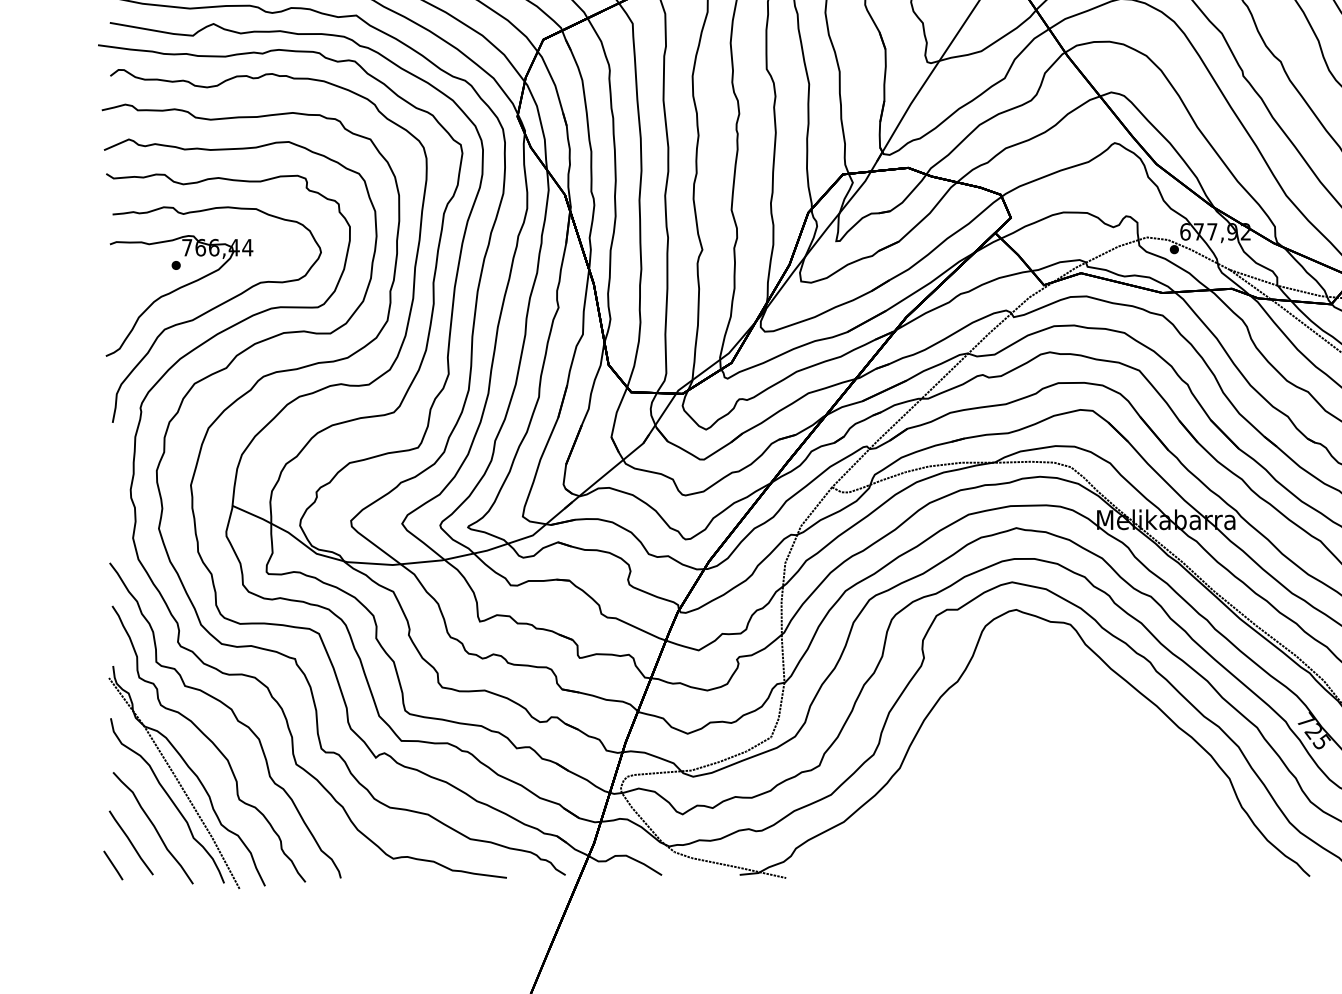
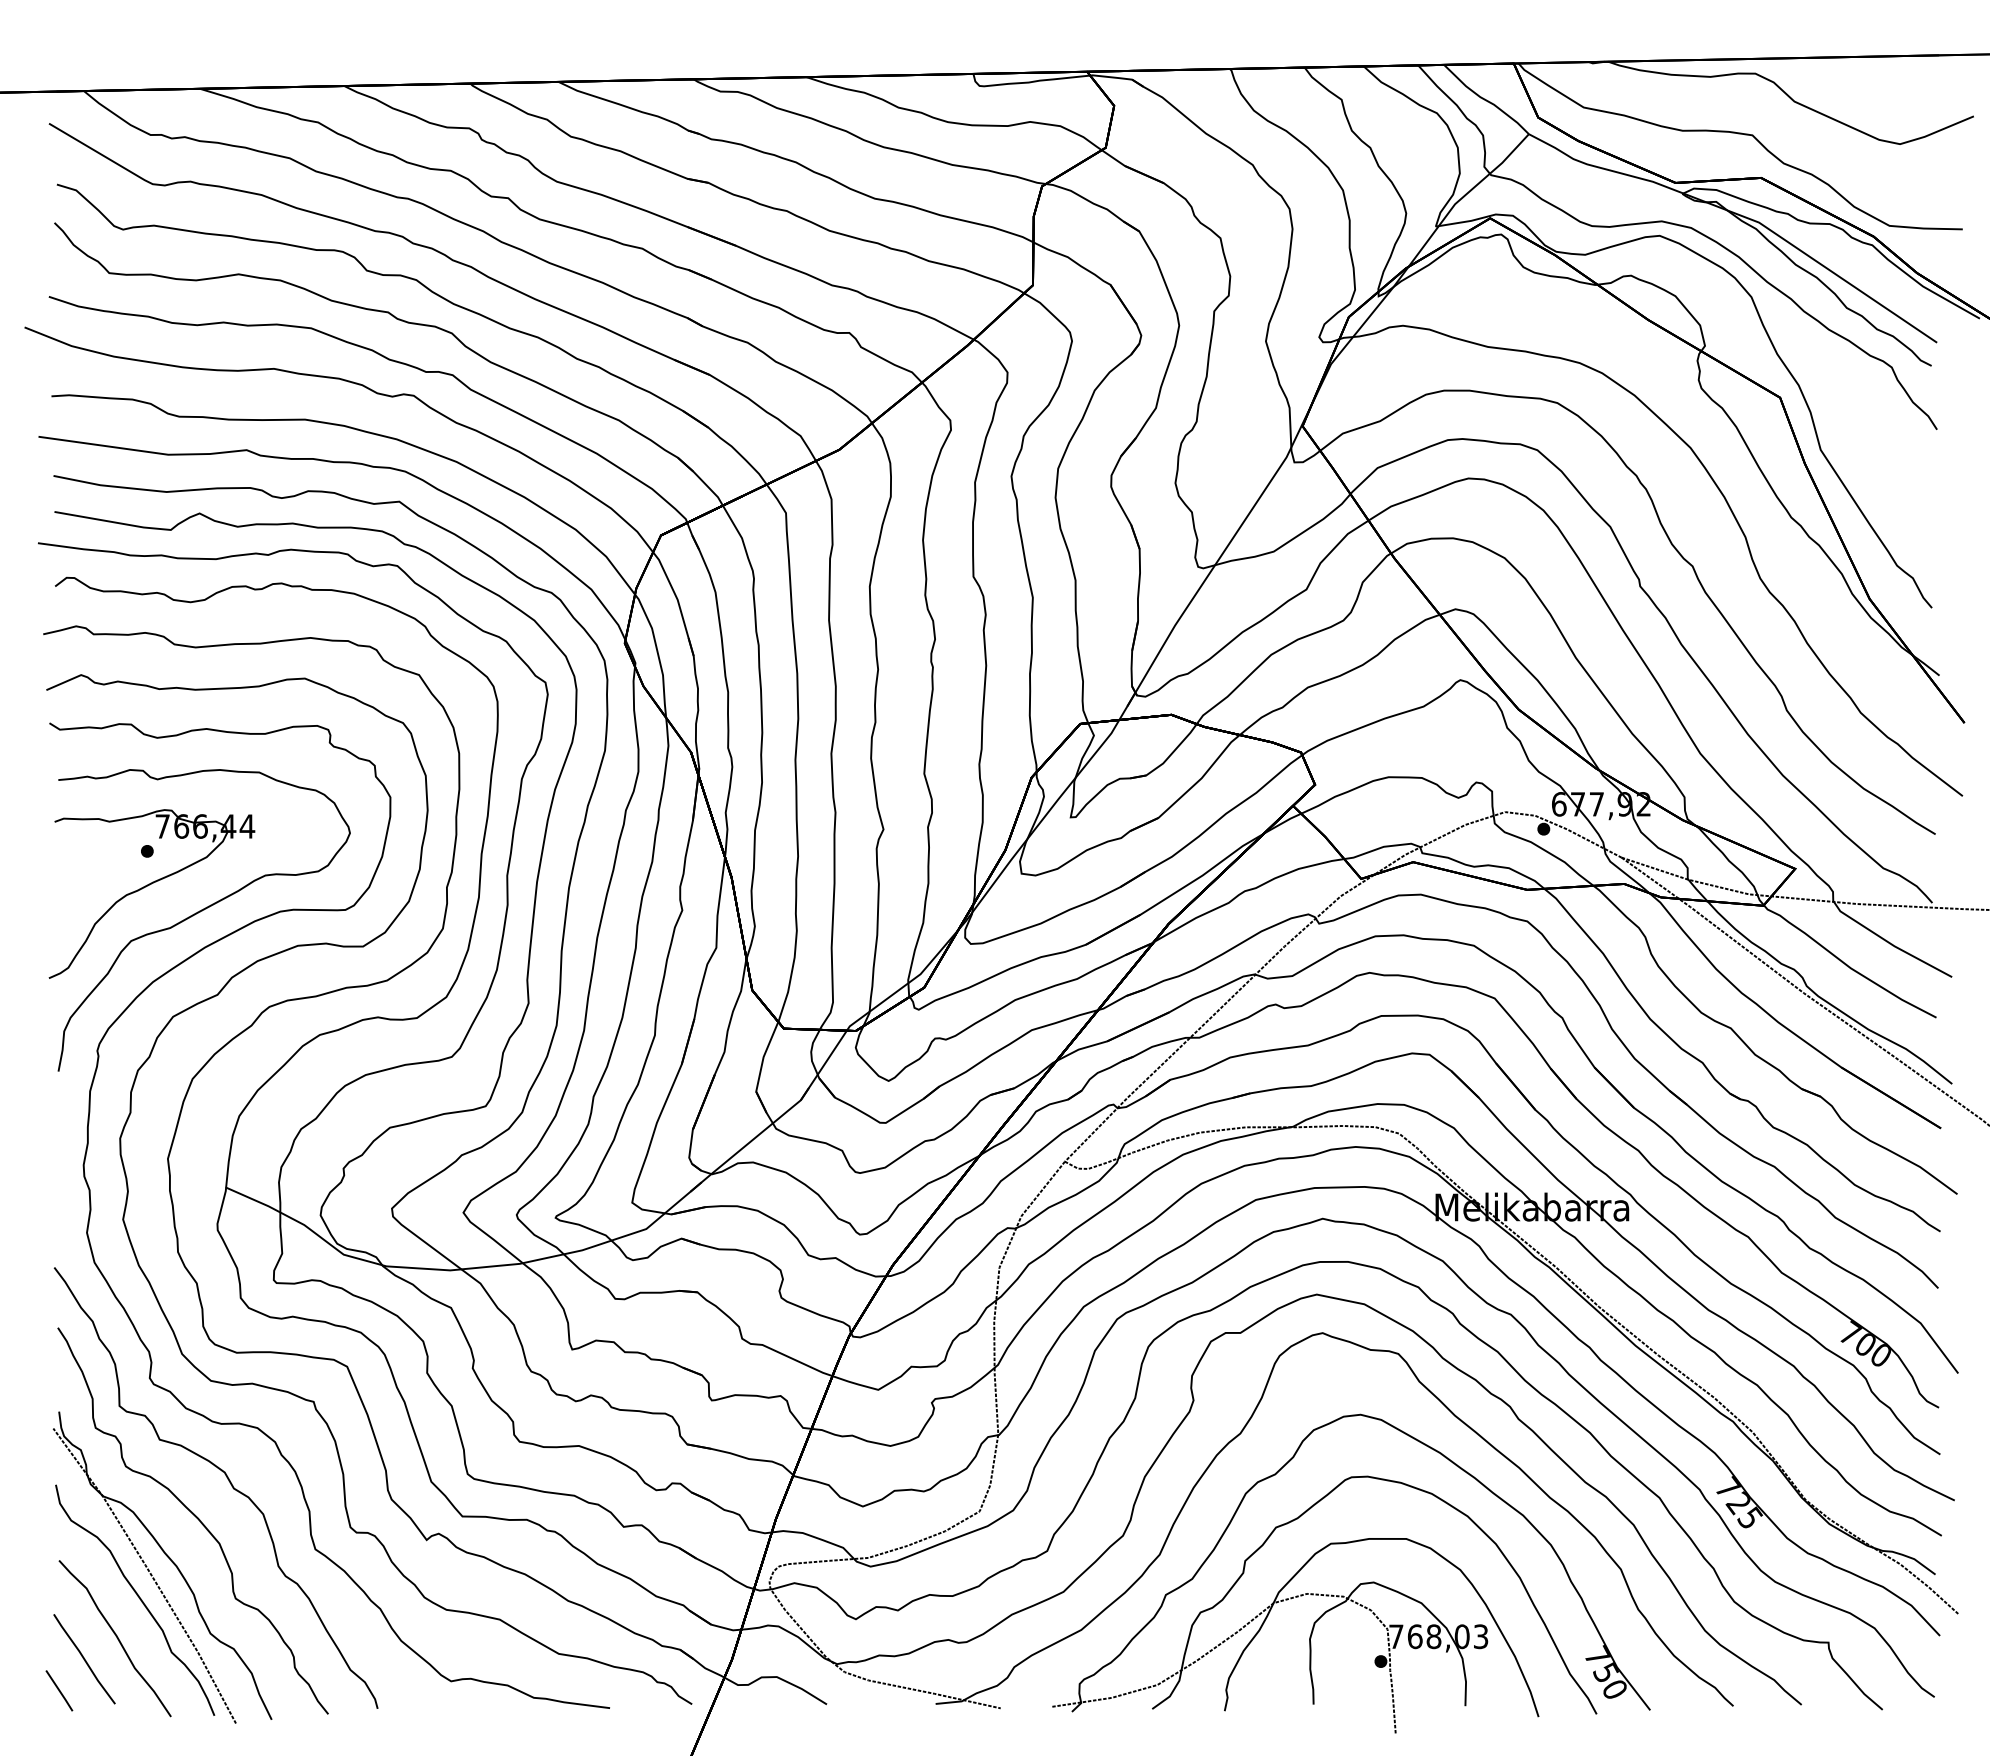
part: (1042, 788) -> (1359, 1583), added

